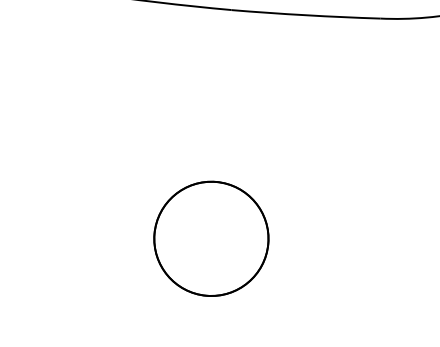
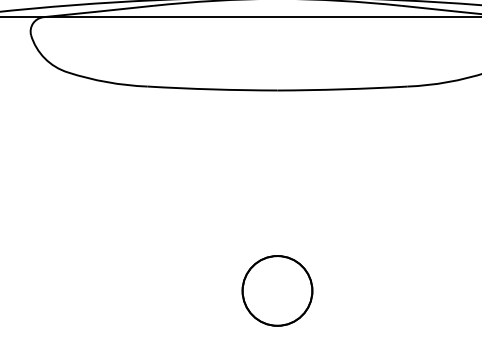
part: (211, 238) -> (277, 290), size x0.7

